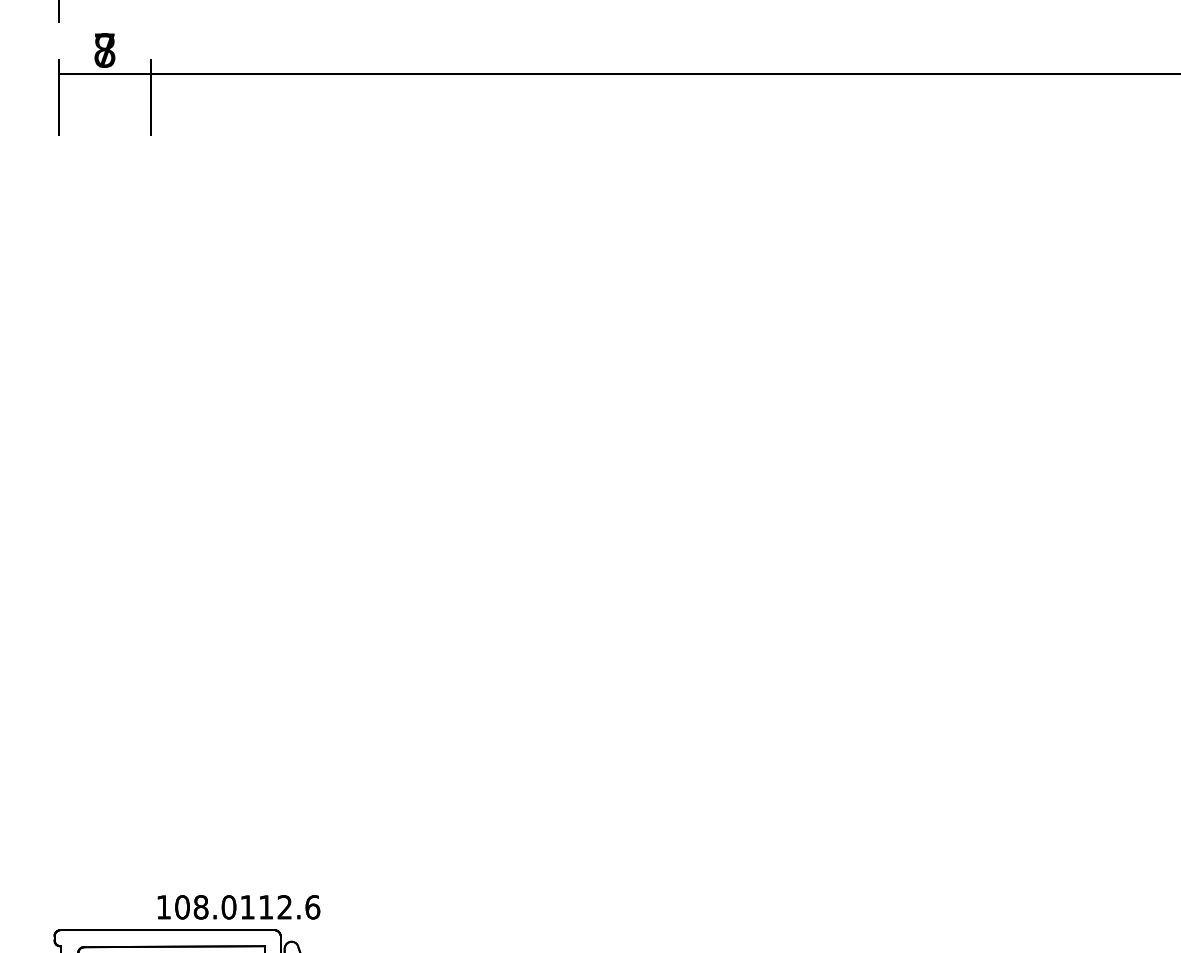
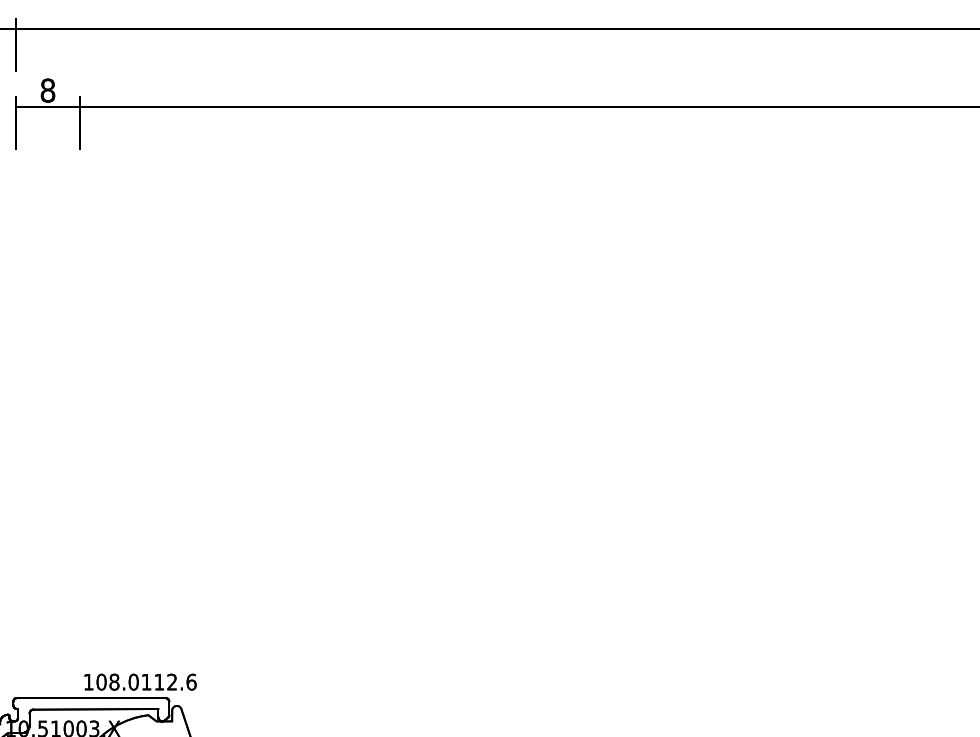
text: (104, 50) -> (47, 90), 7 -> 8

